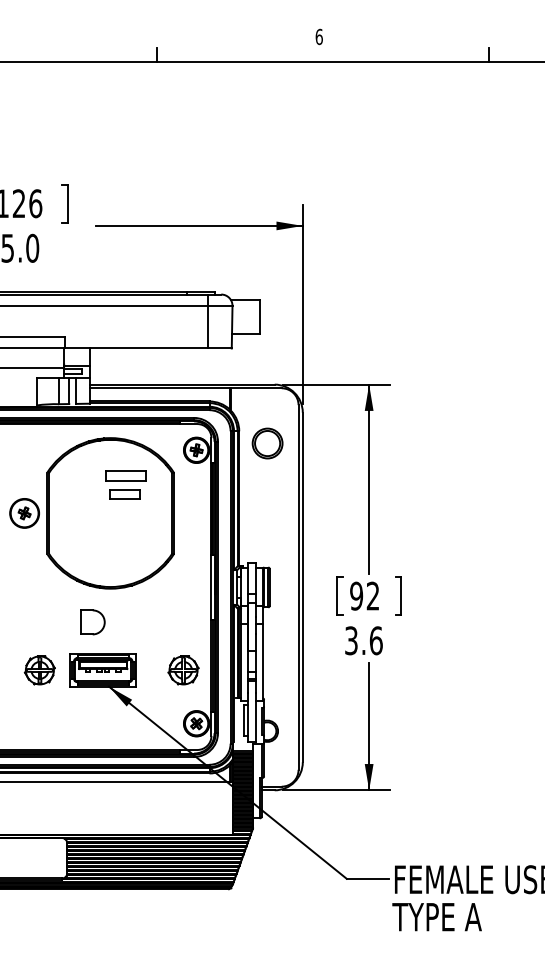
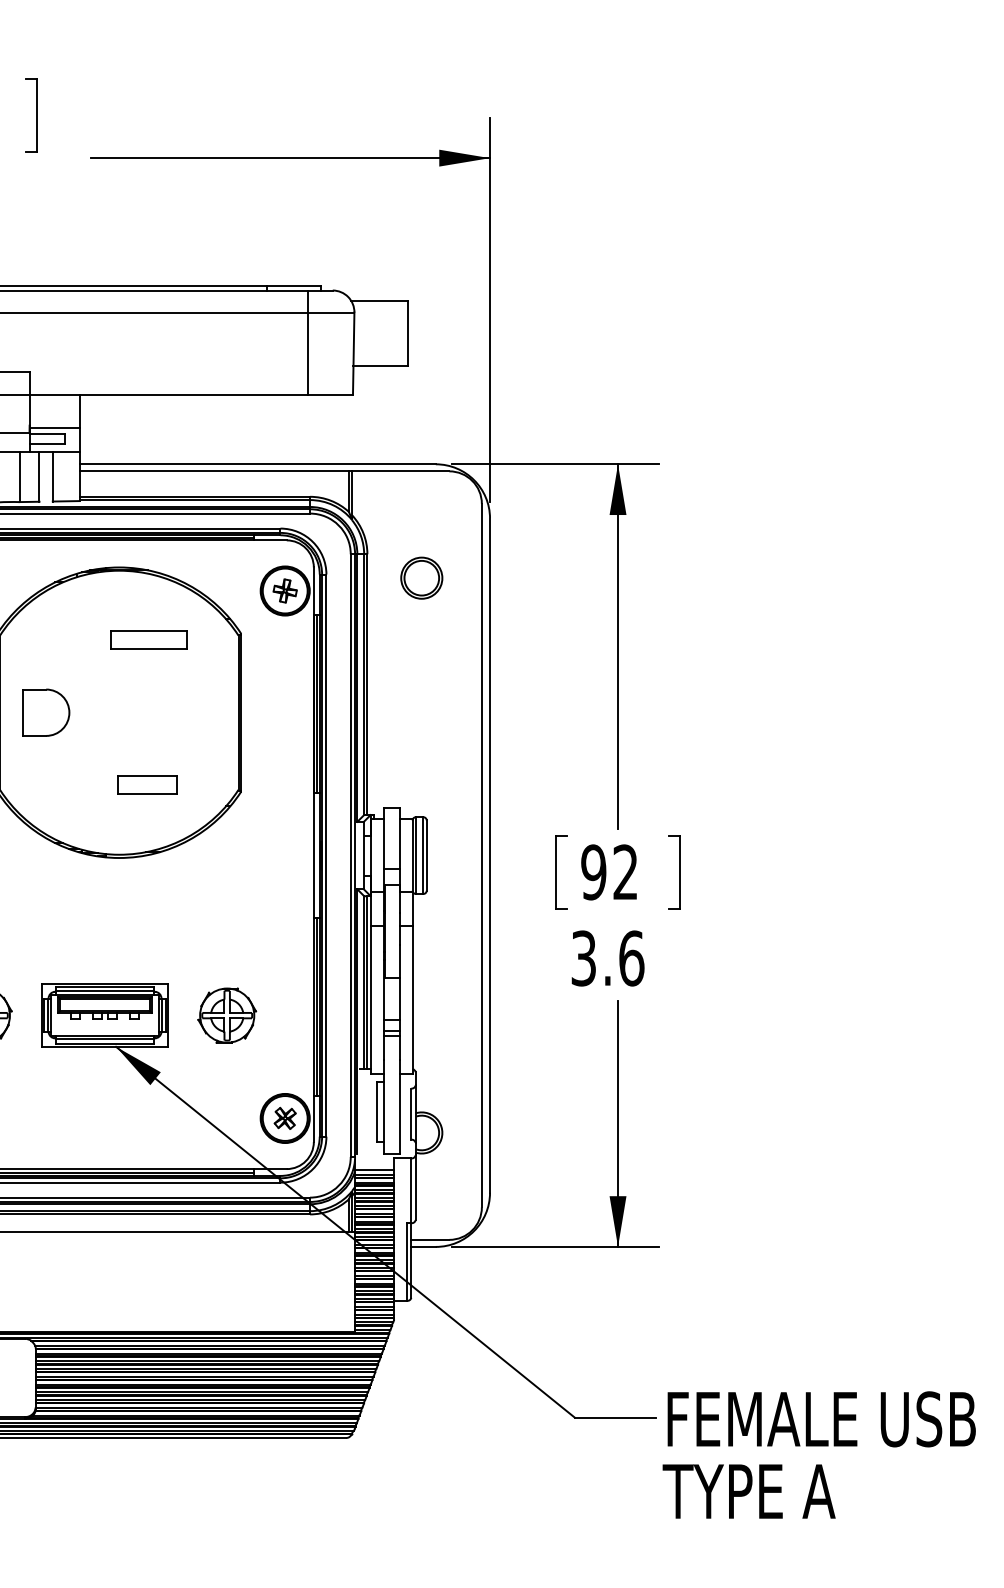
part: (266, 443) -> (419, 577), size x0.71
part: (124, 494) -> (146, 784), moved
part: (92, 622) -> (45, 712), moved
part: (183, 670) -> (227, 1015), moved

